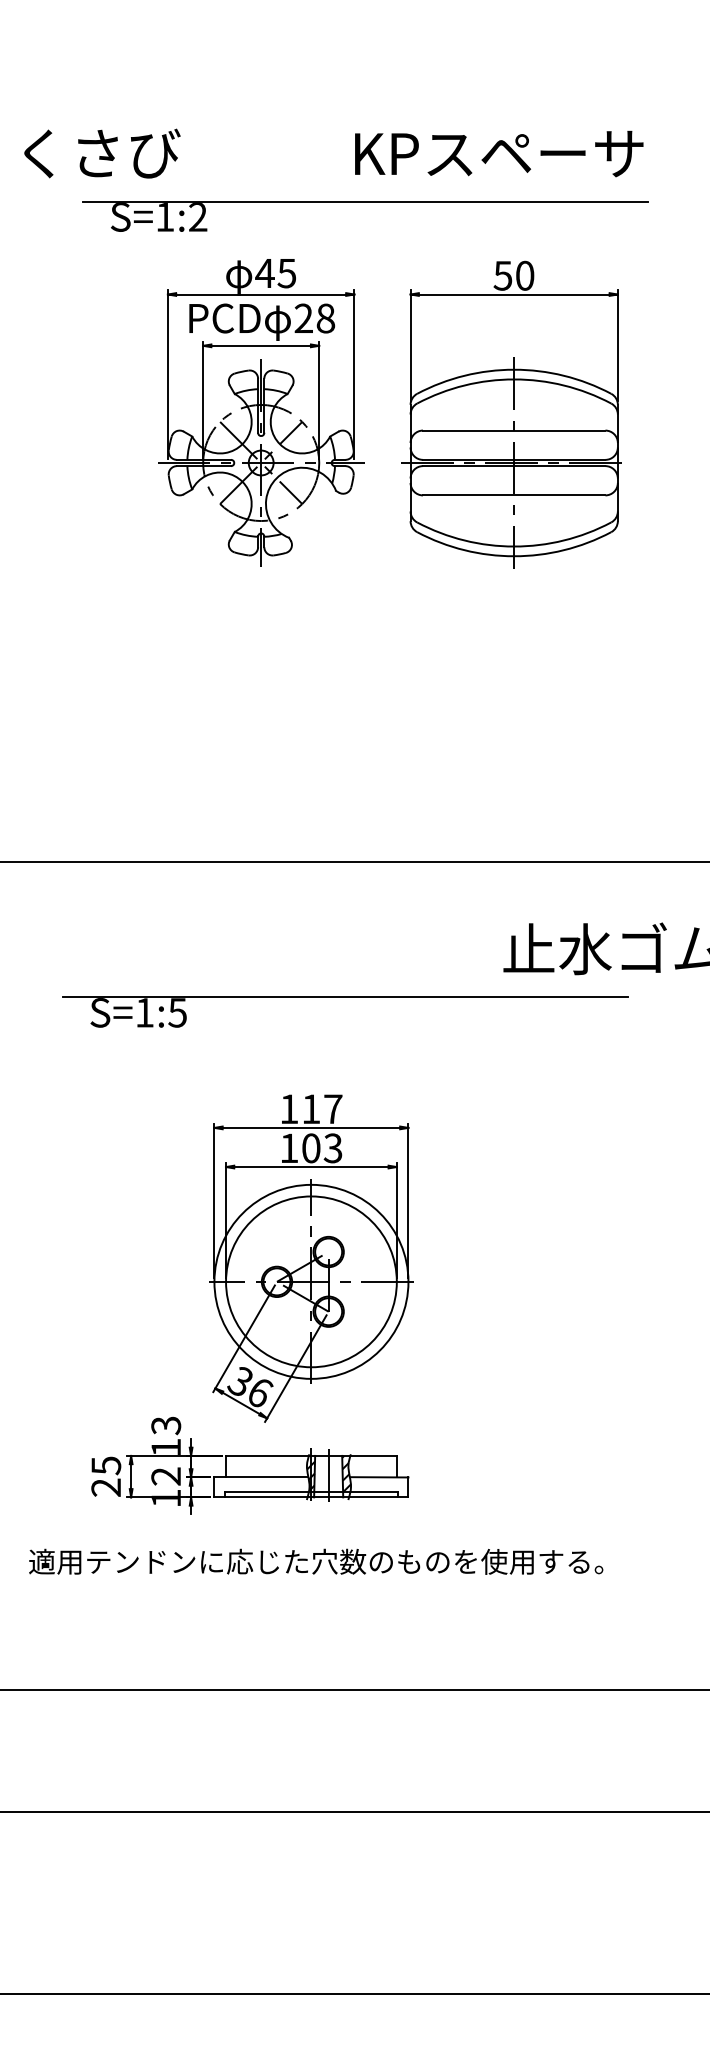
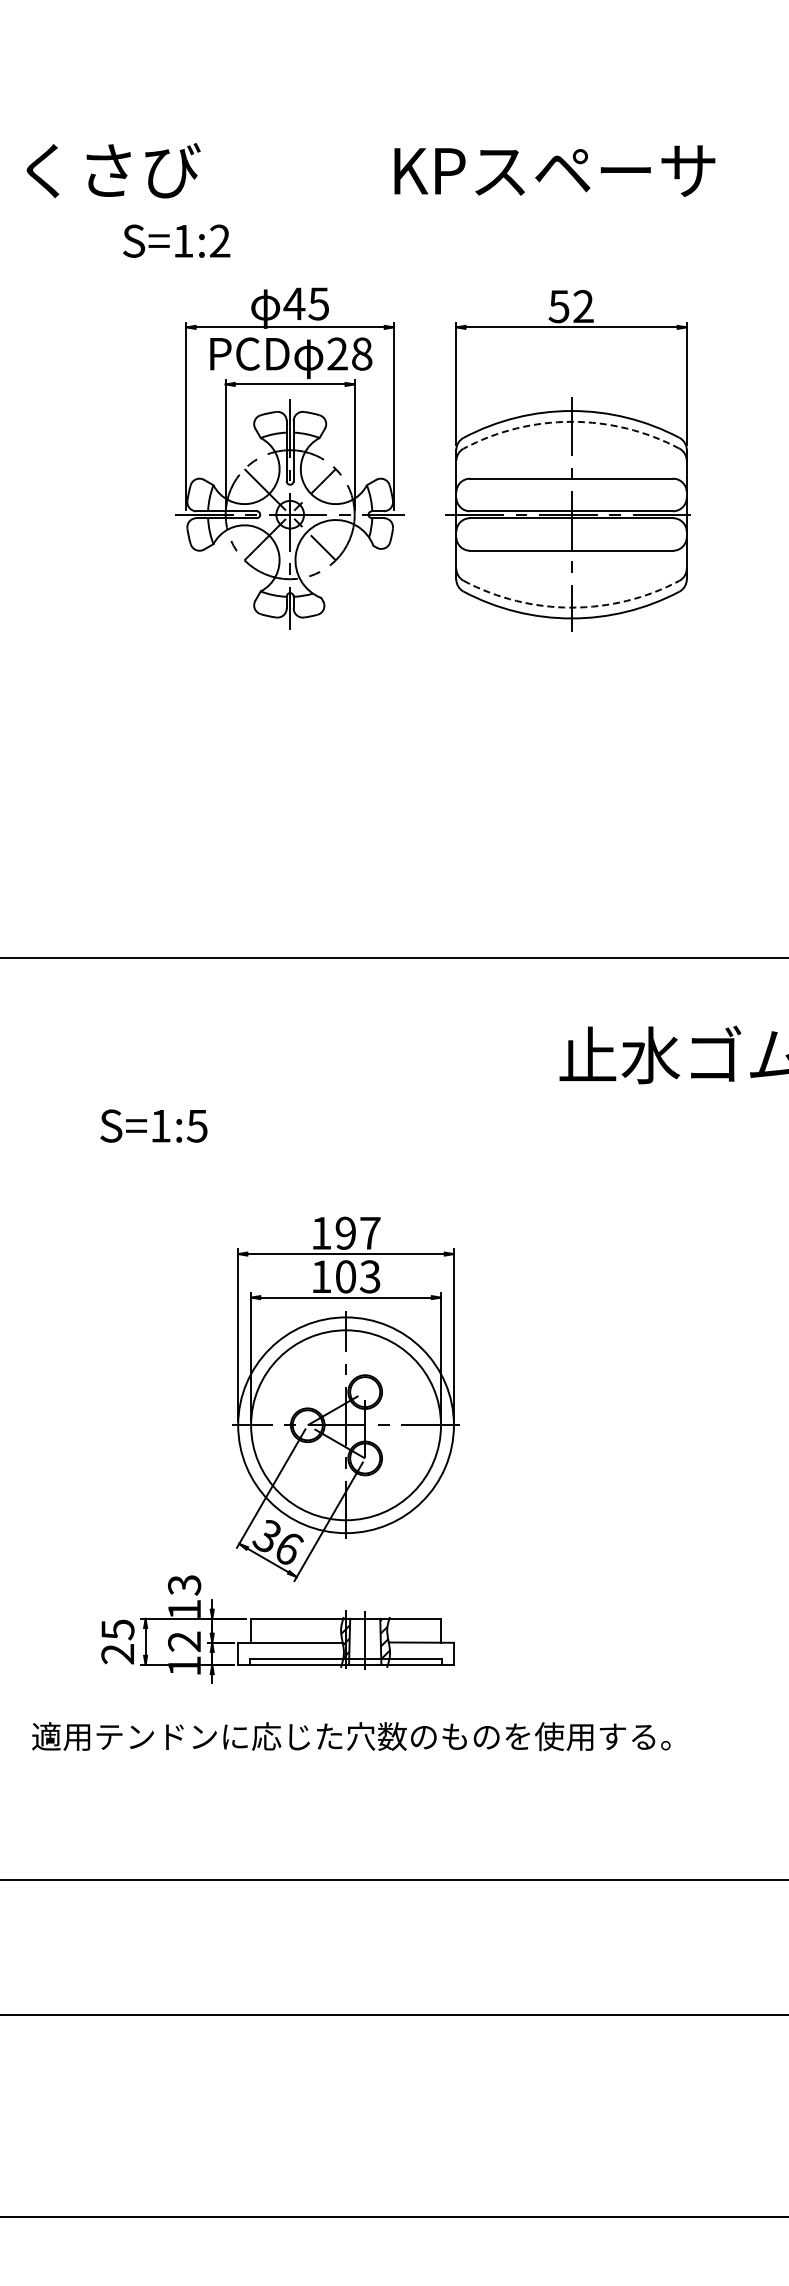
line: (365, 201) -> (406, 224), removed
text: (524, 275) -> (583, 306), 50 -> 52
arc: (514, 379) -> (571, 421), solid -> dashed
arc: (514, 546) -> (571, 607), solid -> dashed
line: (345, 996) -> (383, 1108), removed
text: (310, 1108) -> (345, 1232), 117 -> 197

